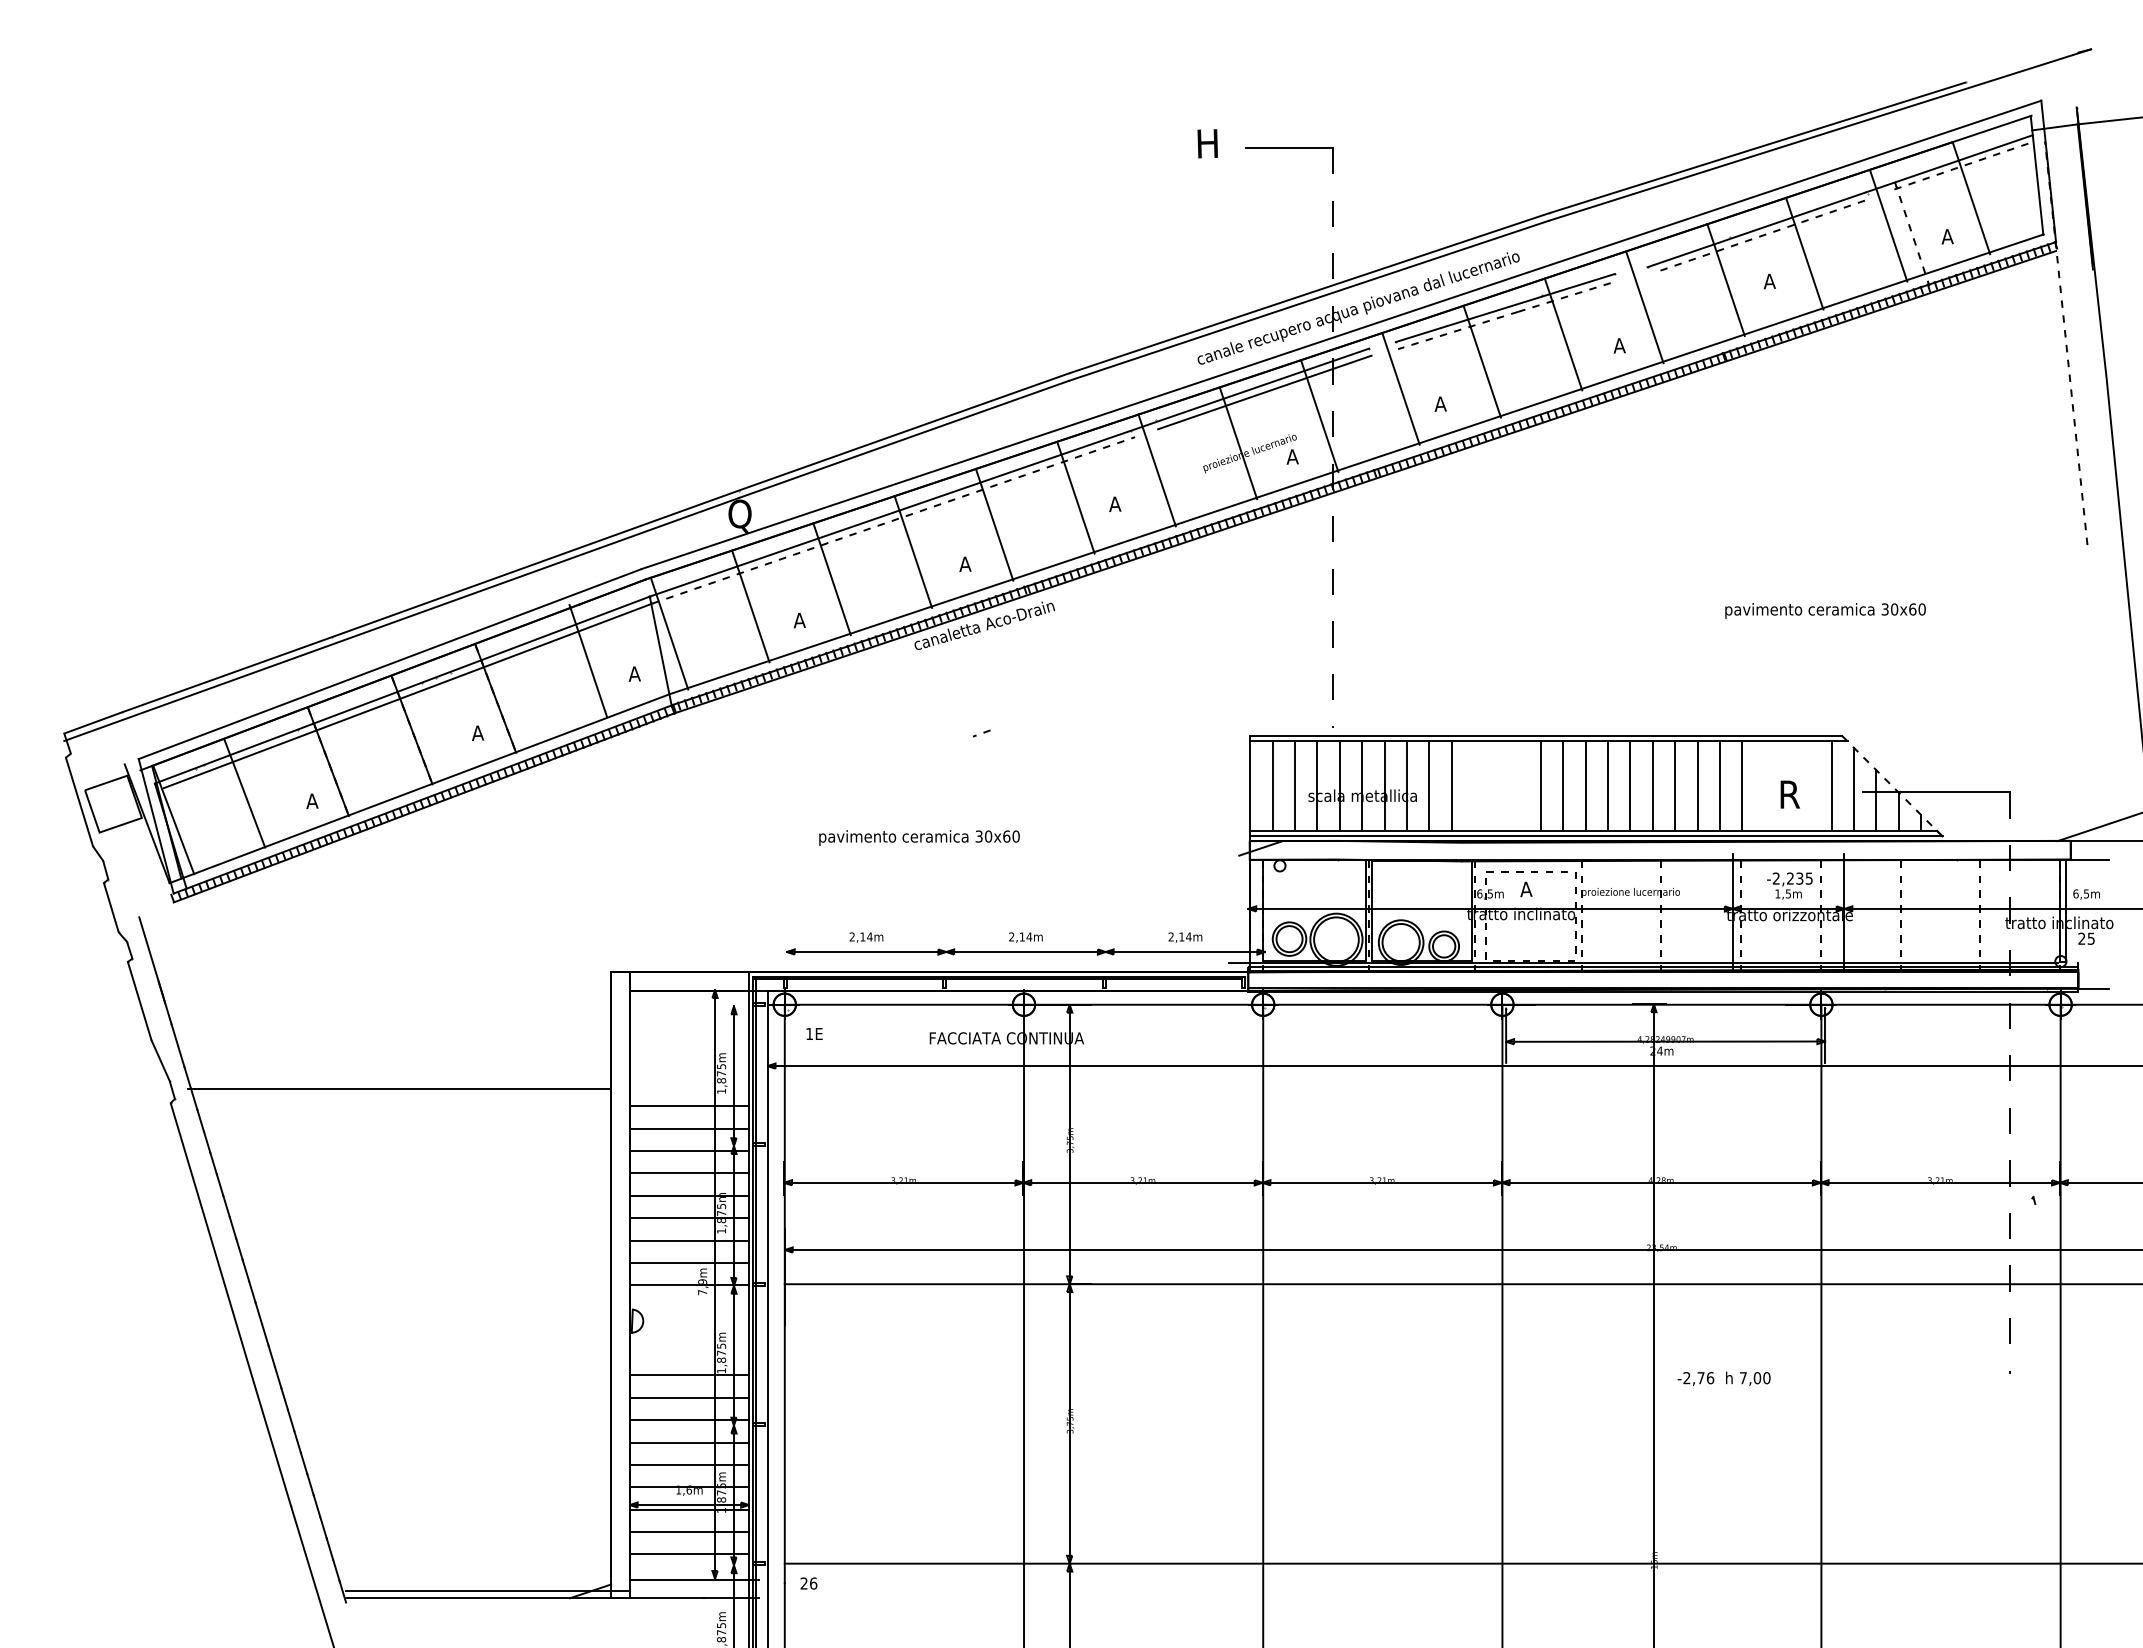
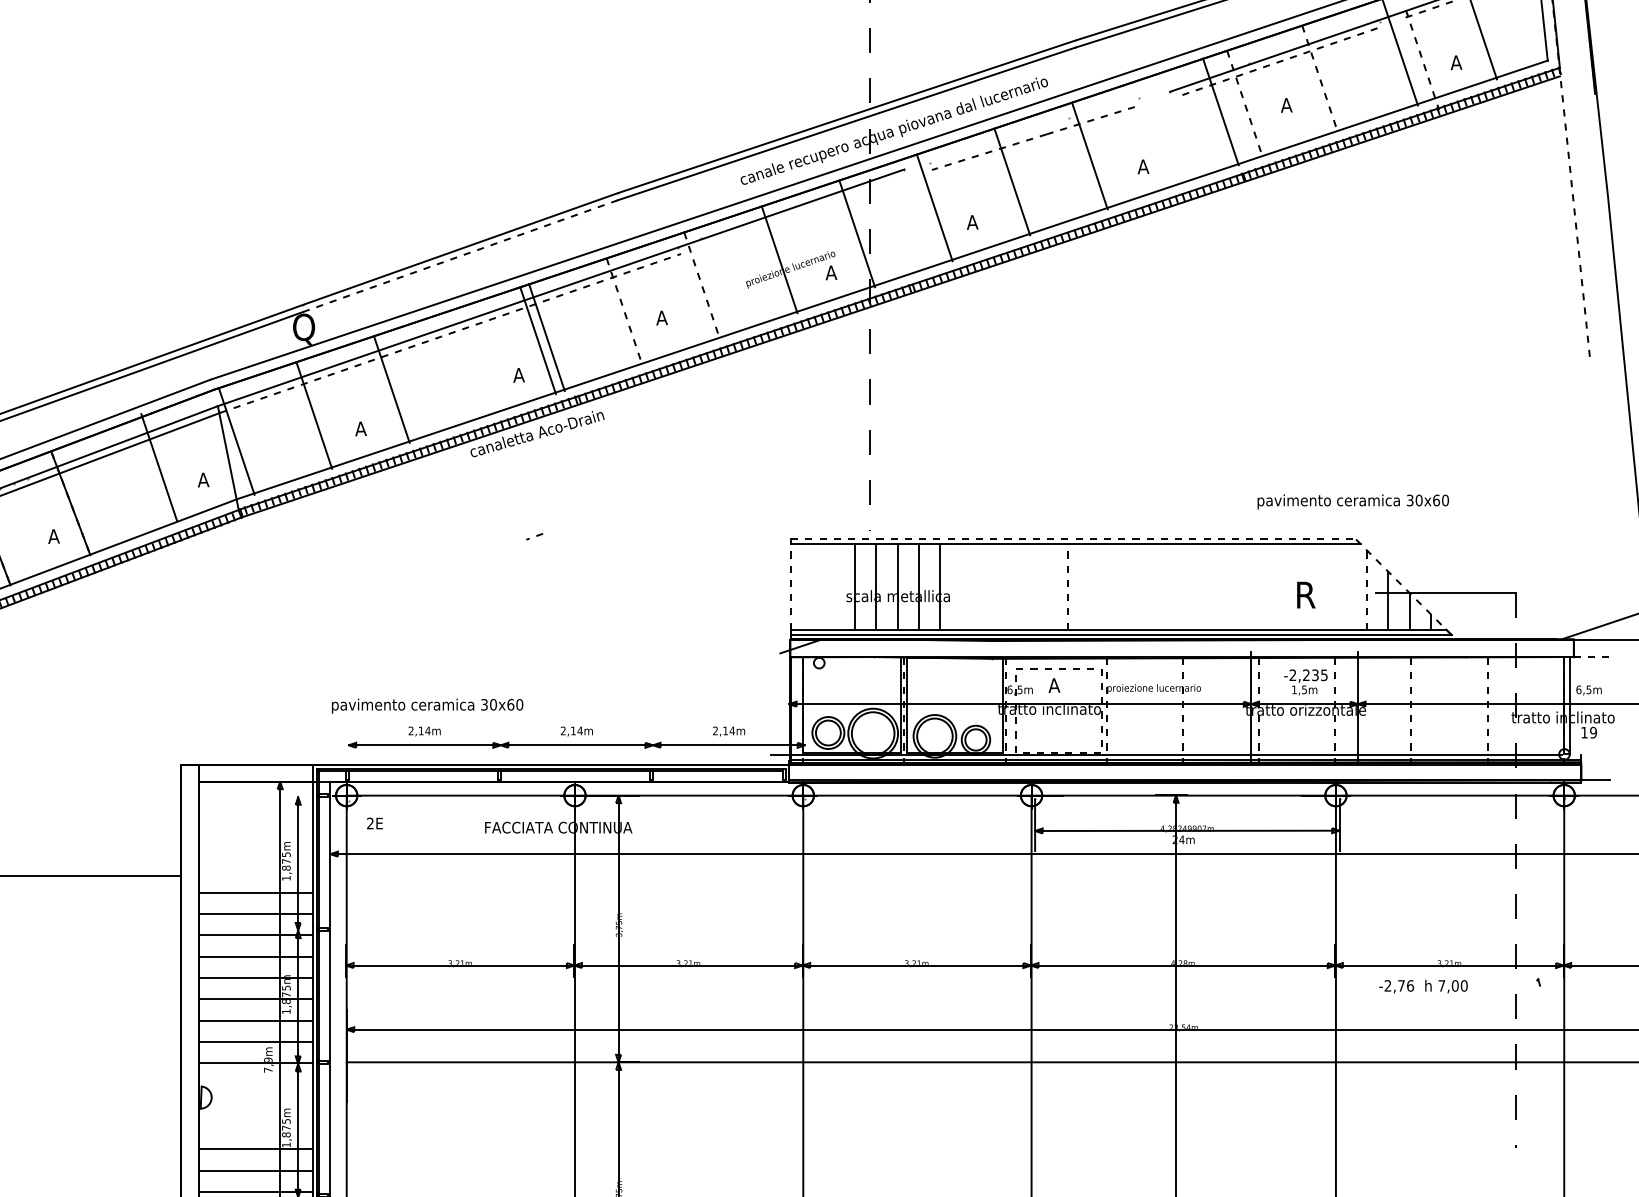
line: (1804, 253) -> (1319, 78), solid -> dashed
line: (1726, 280) -> (1245, 104), solid -> dashed
line: (1644, 307) -> (1220, 112), moved
line: (1504, 308) -> (1033, 131), removed
line: (1264, 392) -> (804, 211), removed
line: (904, 439) -> (460, 256), solid -> dashed
line: (1157, 470) -> (702, 285), solid -> dashed
line: (1075, 497) -> (624, 311), solid -> dashed
line: (913, 551) -> (538, 340), moved
text: (1825, 610) -> (1353, 501), moved
line: (1546, 735) -> (1073, 538), solid -> dashed
line: (1272, 785) -> (812, 586), removed
line: (1295, 785) -> (834, 586), removed
line: (1429, 785) -> (961, 586), removed
line: (1451, 785) -> (982, 586), removed
line: (1563, 785) -> (1089, 586), removed
line: (1585, 785) -> (1110, 586), removed
line: (1608, 785) -> (1132, 586), removed
line: (1630, 785) -> (1153, 586), removed
line: (1652, 785) -> (1174, 586), removed
line: (1675, 785) -> (1196, 586), removed
line: (1697, 785) -> (1217, 586), removed
line: (1719, 785) -> (1238, 586), removed
line: (1742, 785) -> (1260, 586), removed
line: (1831, 785) -> (1345, 586), removed
line: (1250, 786) -> (791, 587), solid -> dashed
line: (1541, 786) -> (1068, 587), solid -> dashed
line: (1854, 788) -> (1367, 589), solid -> dashed
text: (919, 837) -> (427, 705), moved
line: (2090, 859) -> (1592, 657), solid -> dashed
text: (2086, 938) -> (1588, 732), 25 -> 19
text: (809, 1033) -> (370, 823), 1E -> 2E
text: (1723, 1378) -> (1422, 986), moved

